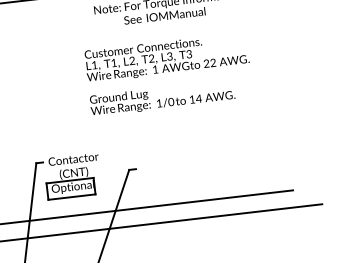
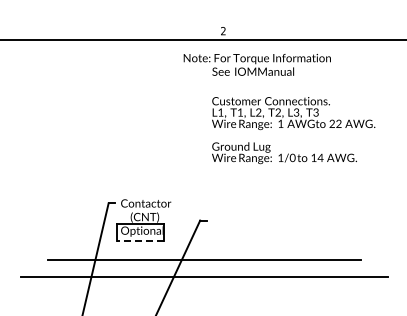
text: (168, 74) -> (293, 130), moved
line: (72, 196) -> (140, 240), solid -> dashed

